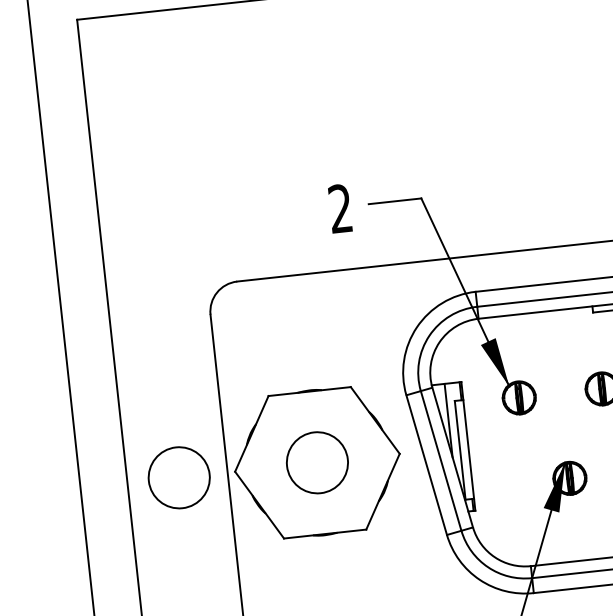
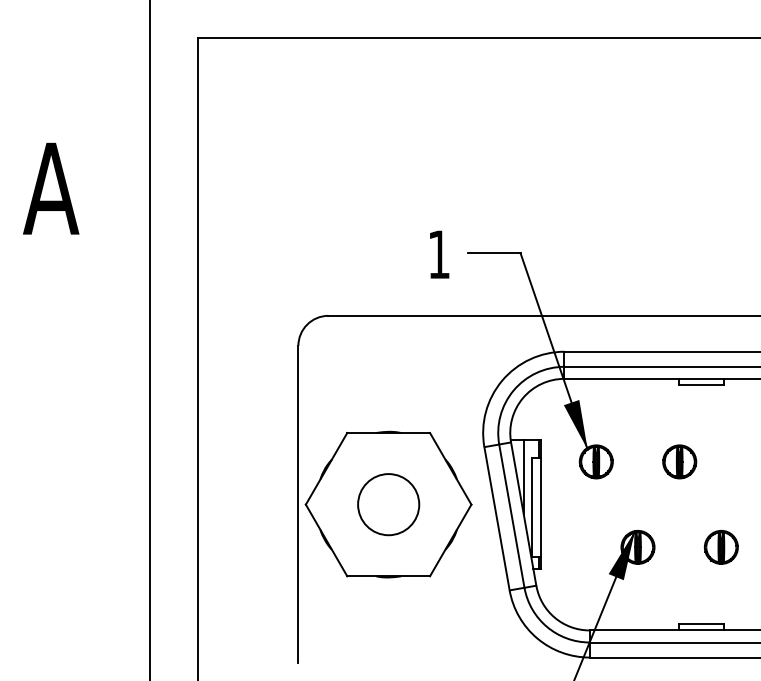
text: (339, 208) -> (438, 254), 2 -> 1
circle: (179, 477) -> (249, 504), removed

